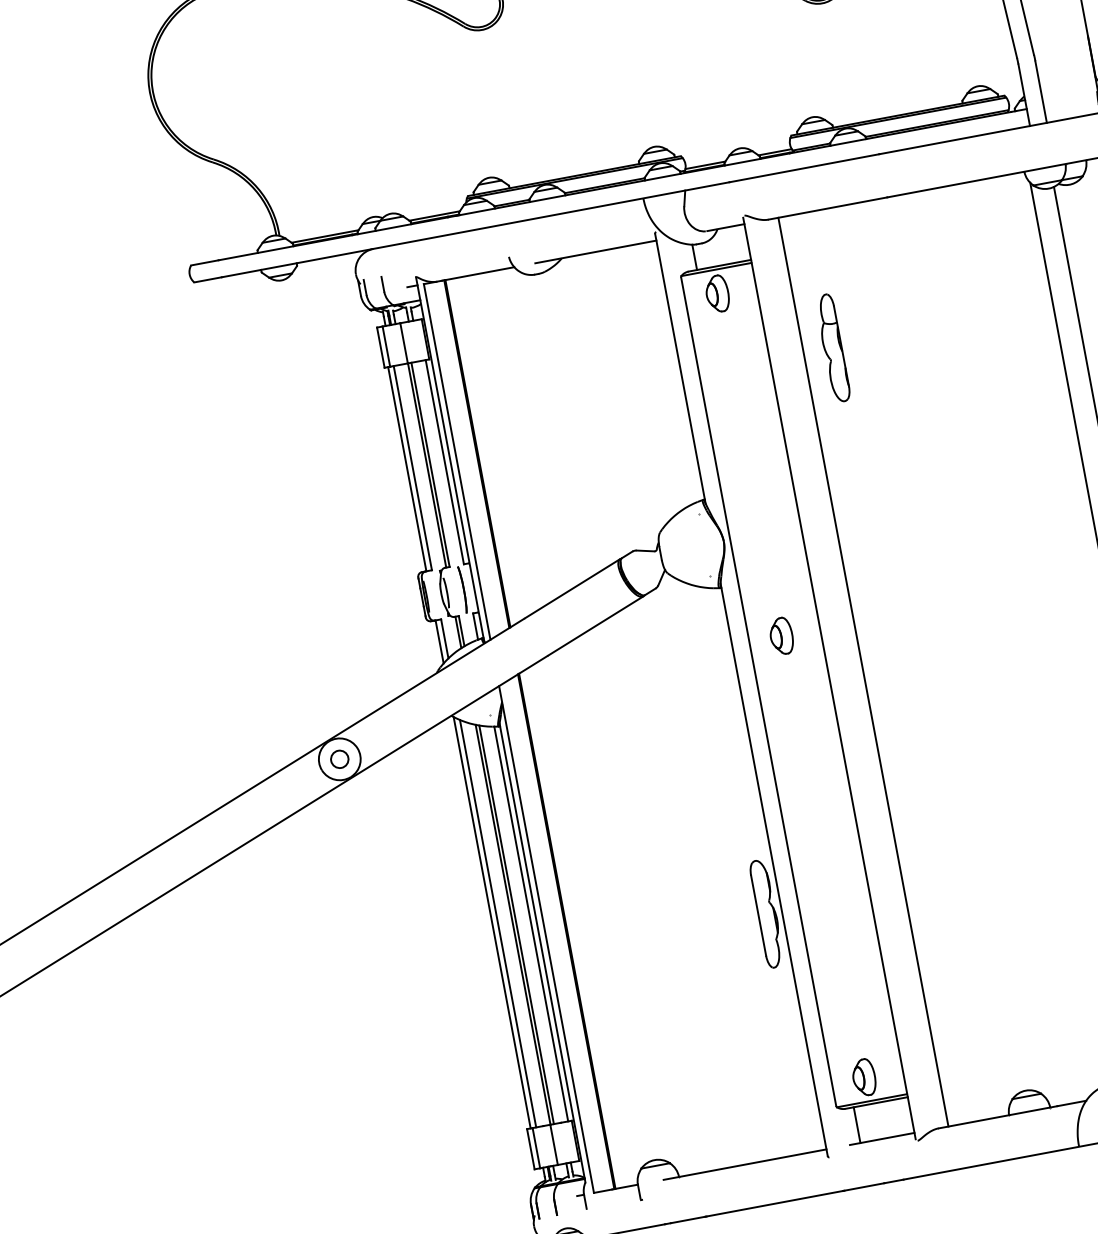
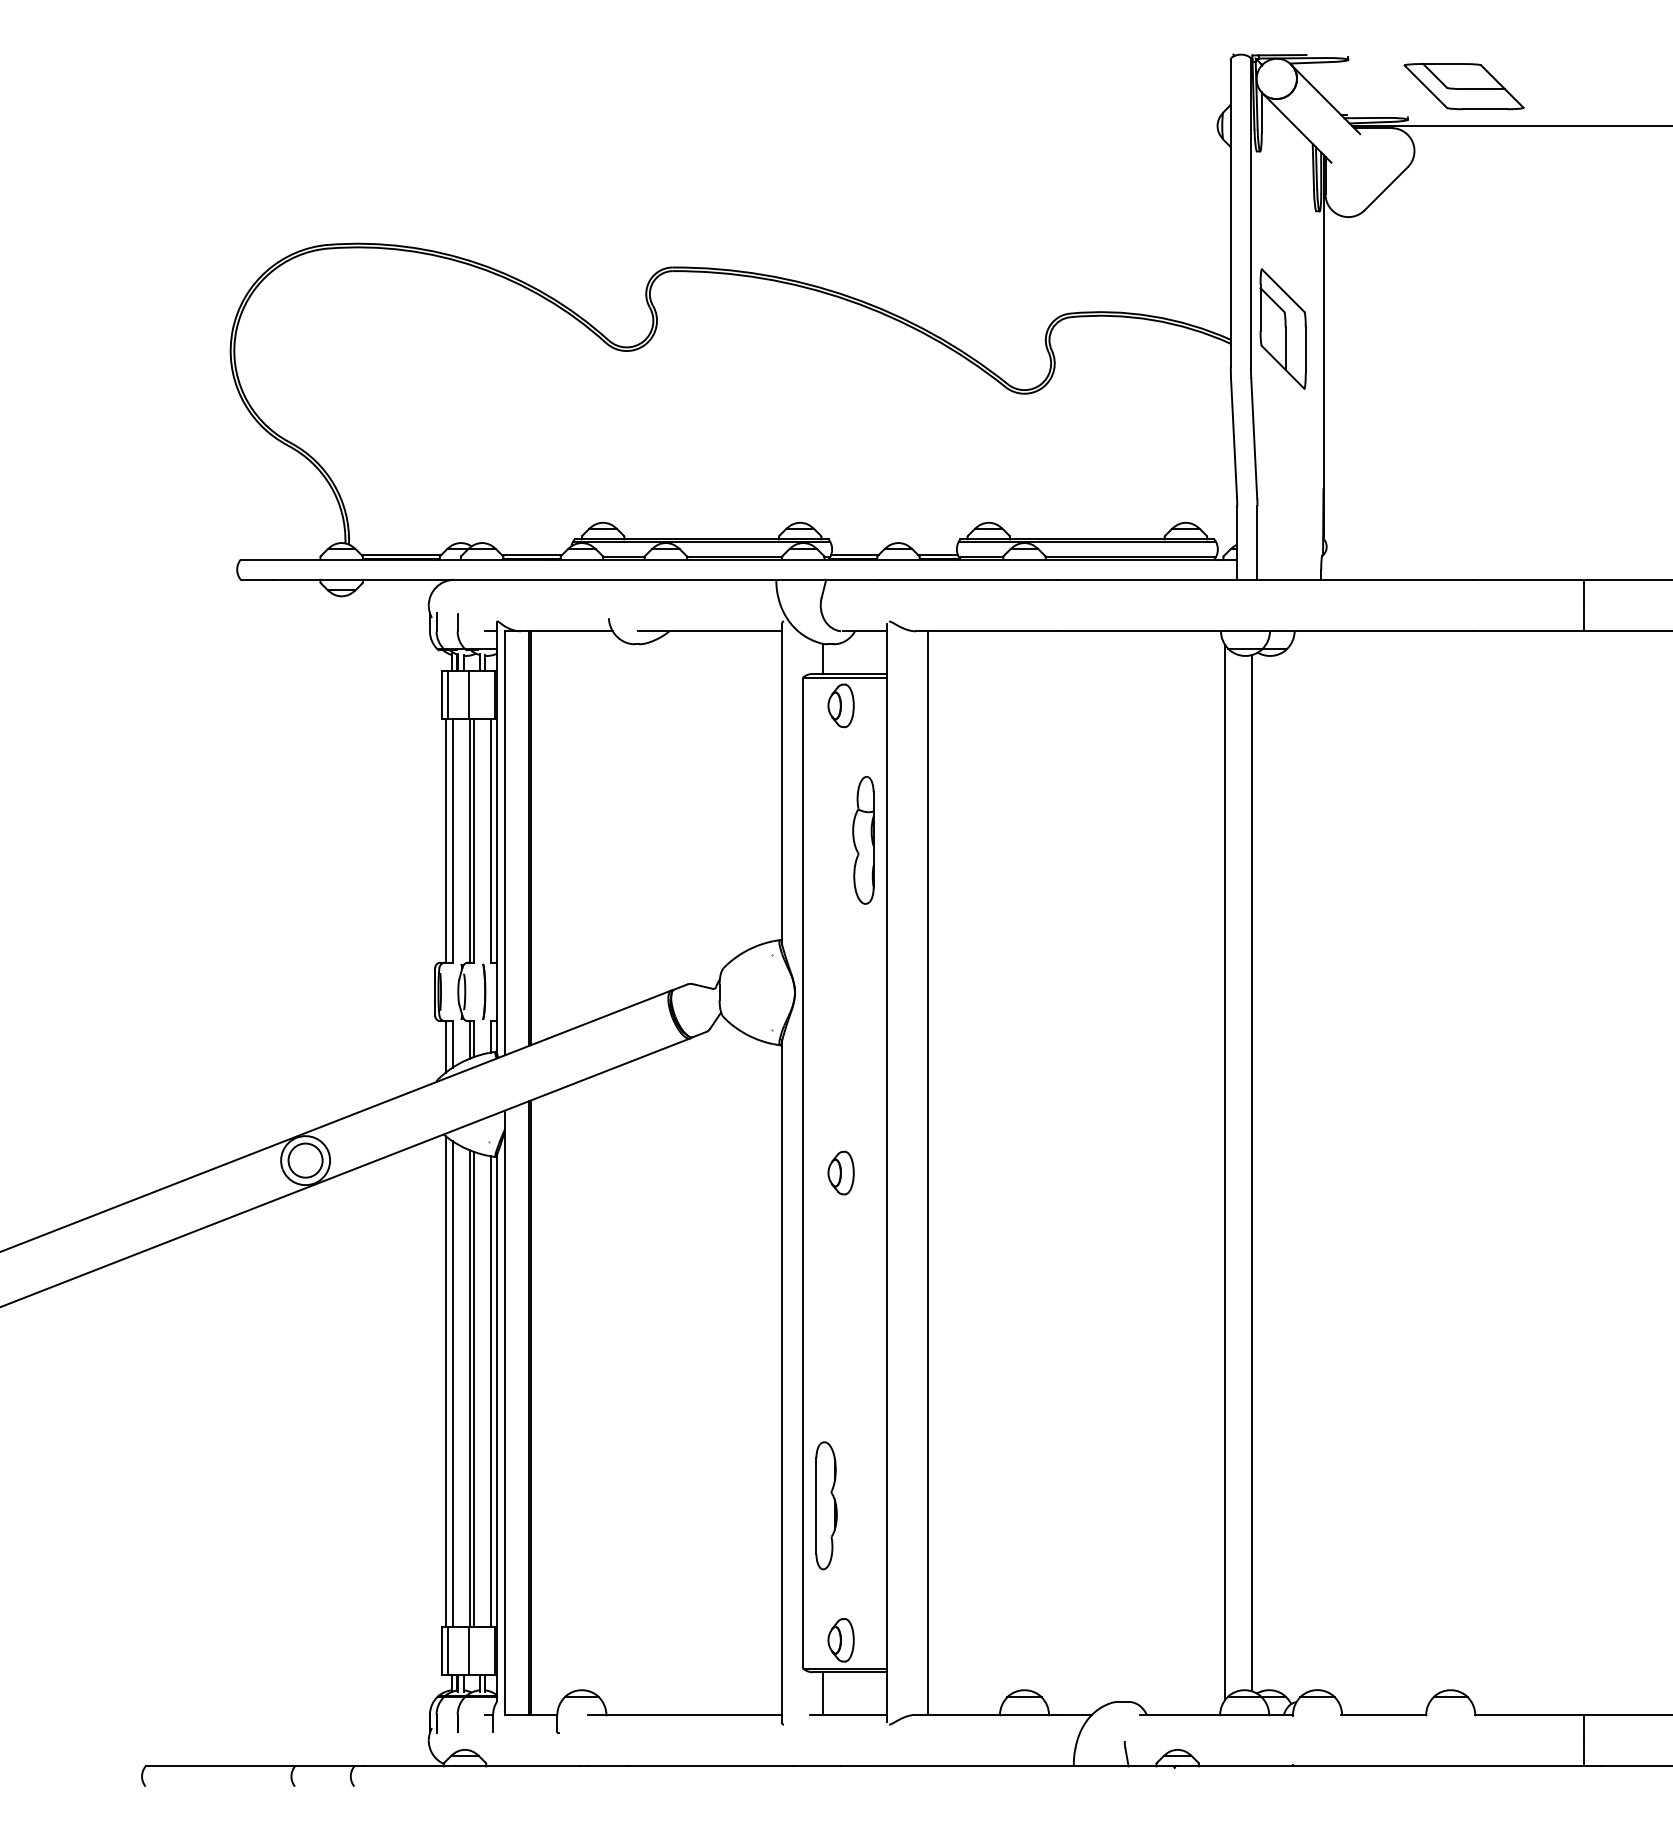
part: (833, 348) -> (863, 840), moved
part: (780, 635) -> (840, 1172), moved
circle: (339, 759) -> (305, 1160), size x1.67
part: (766, 913) -> (826, 1505), moved

